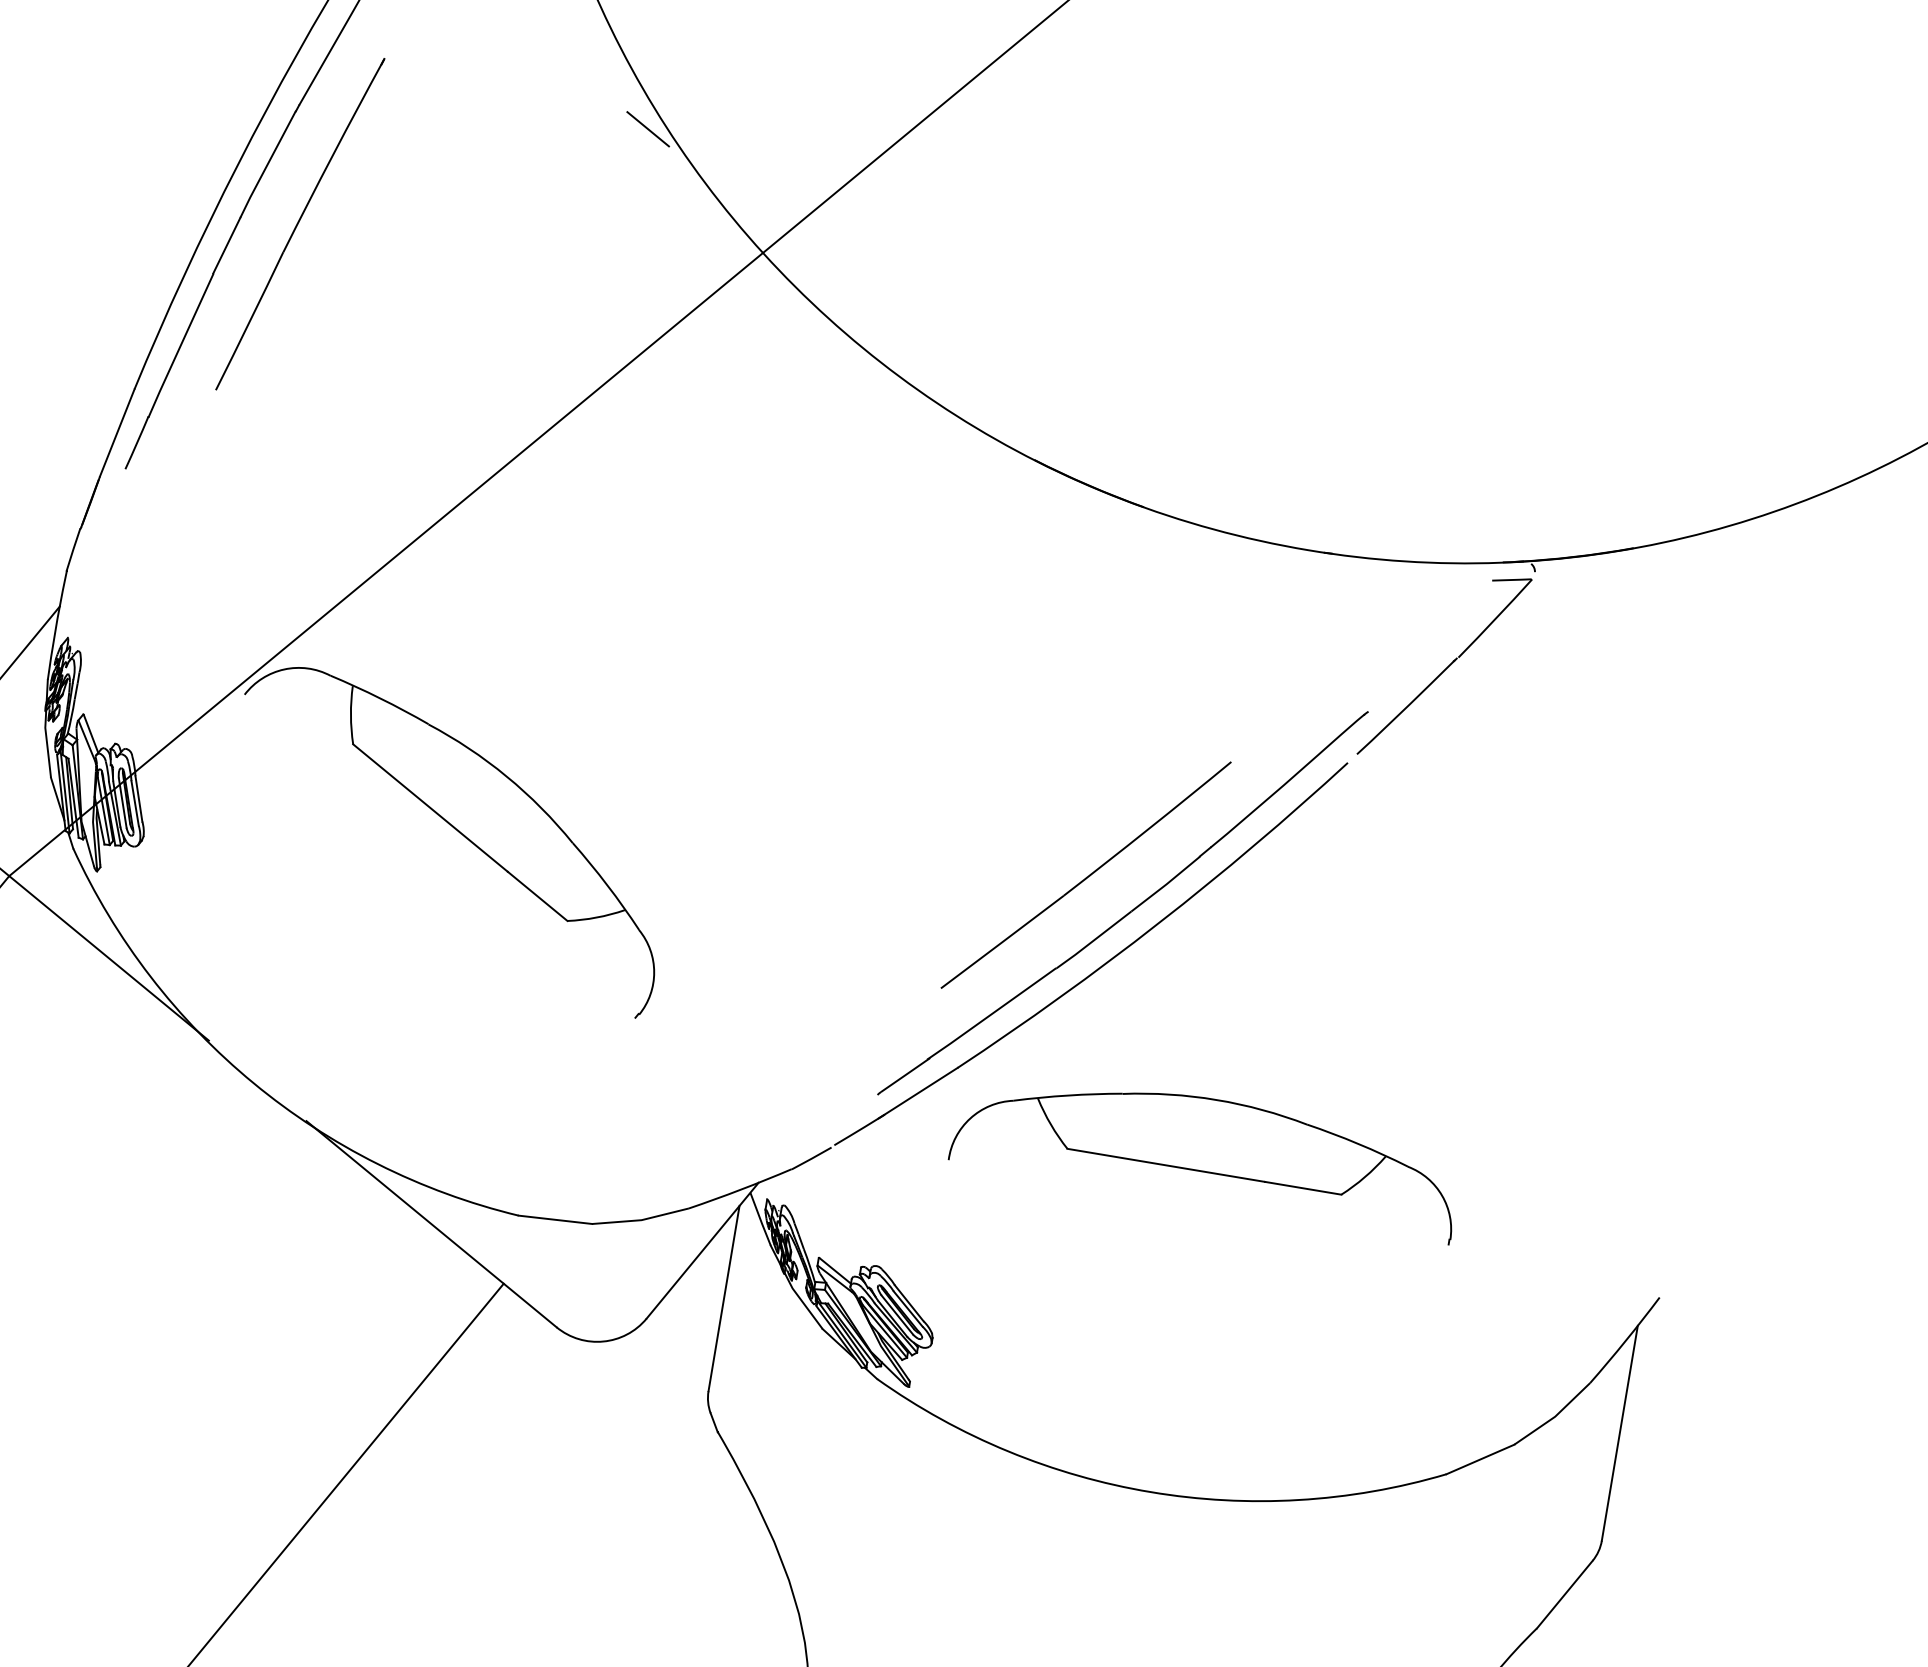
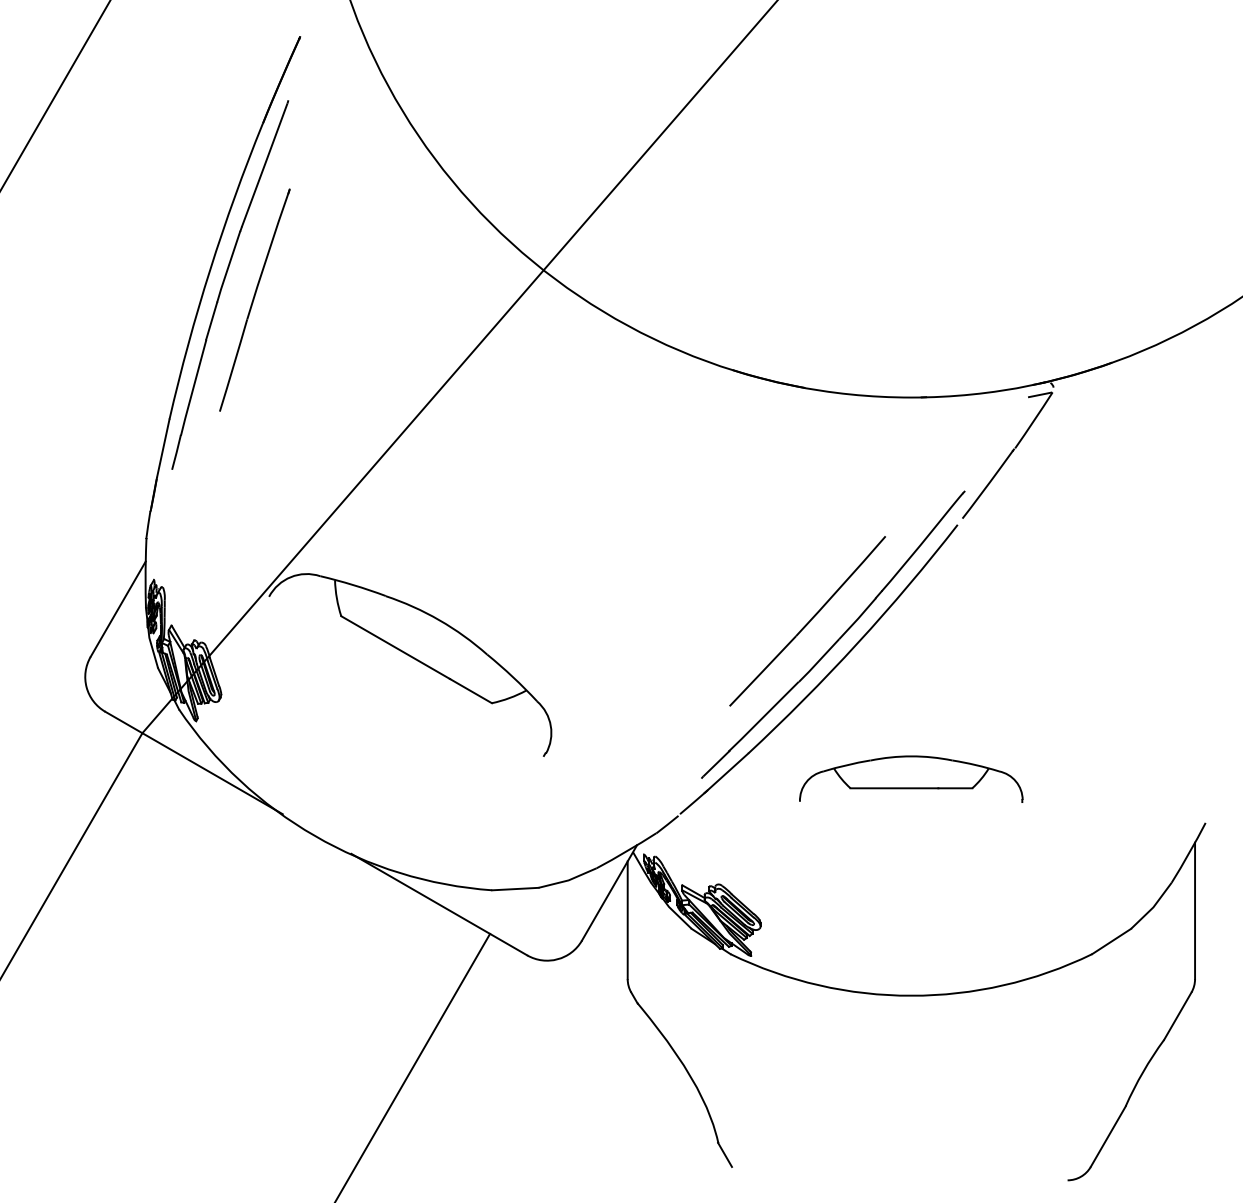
line: (647, 128) -> (459, 205), removed
part: (1208, 1150) -> (911, 778), size x0.7

